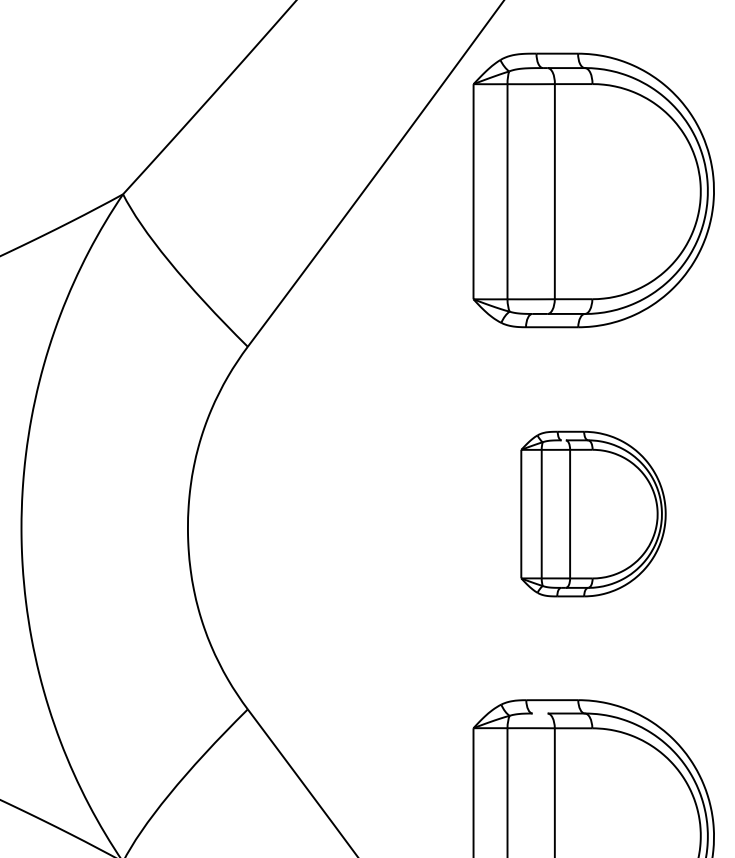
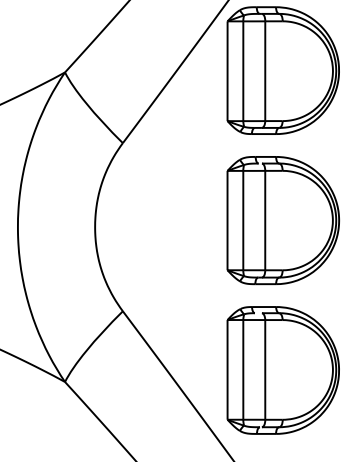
part: (592, 513) -> (282, 220), size x1.67

